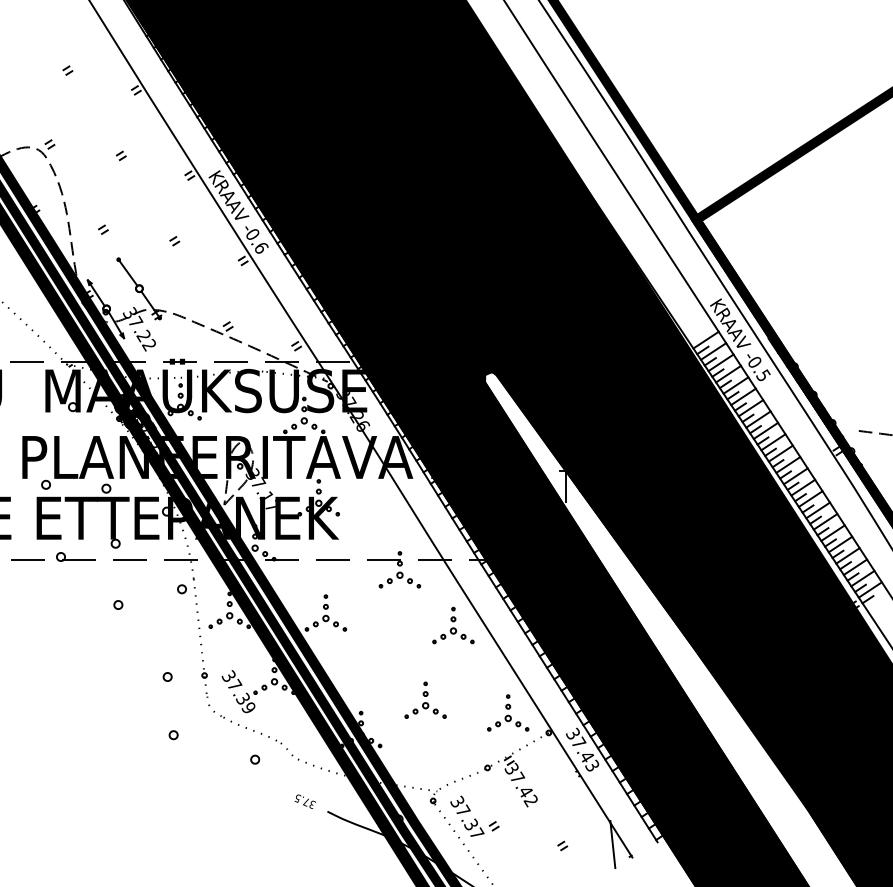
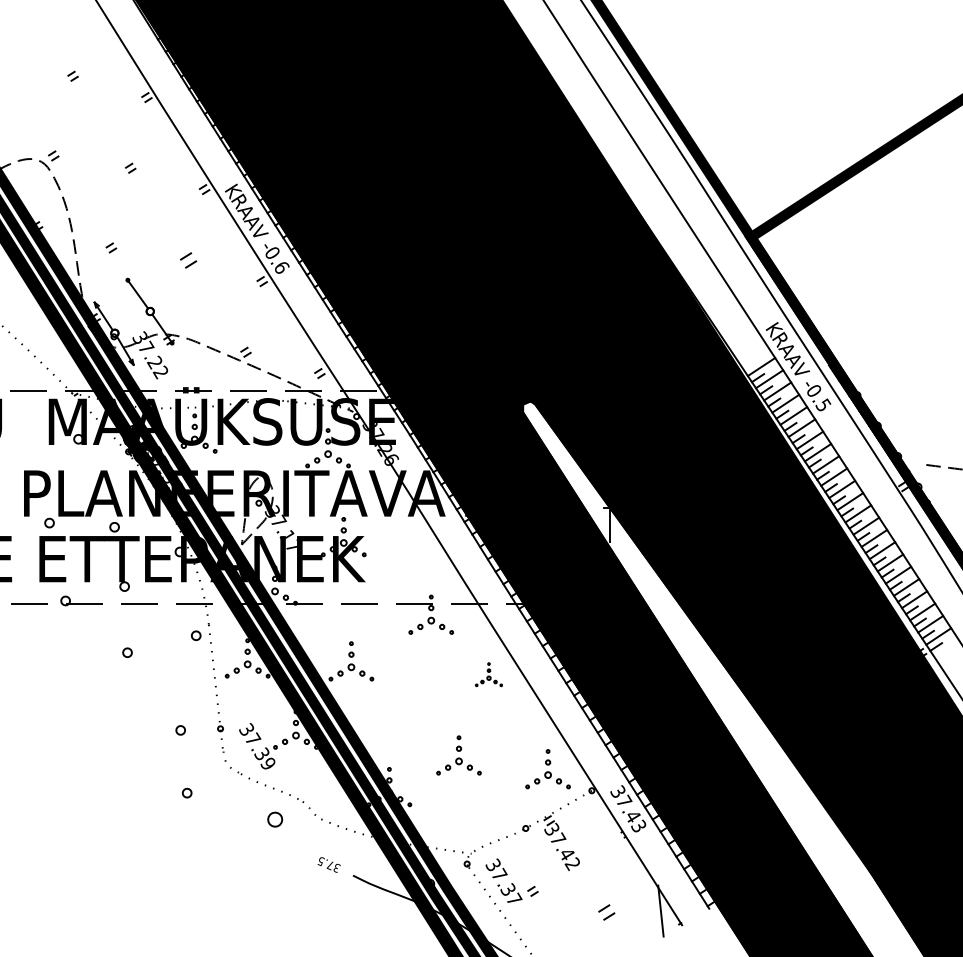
part: (173, 240) -> (187, 259), size x1.6
part: (452, 625) -> (488, 674), size x0.6
part: (254, 759) -> (274, 819), size x1.6
part: (562, 845) -> (606, 912), size x1.6

